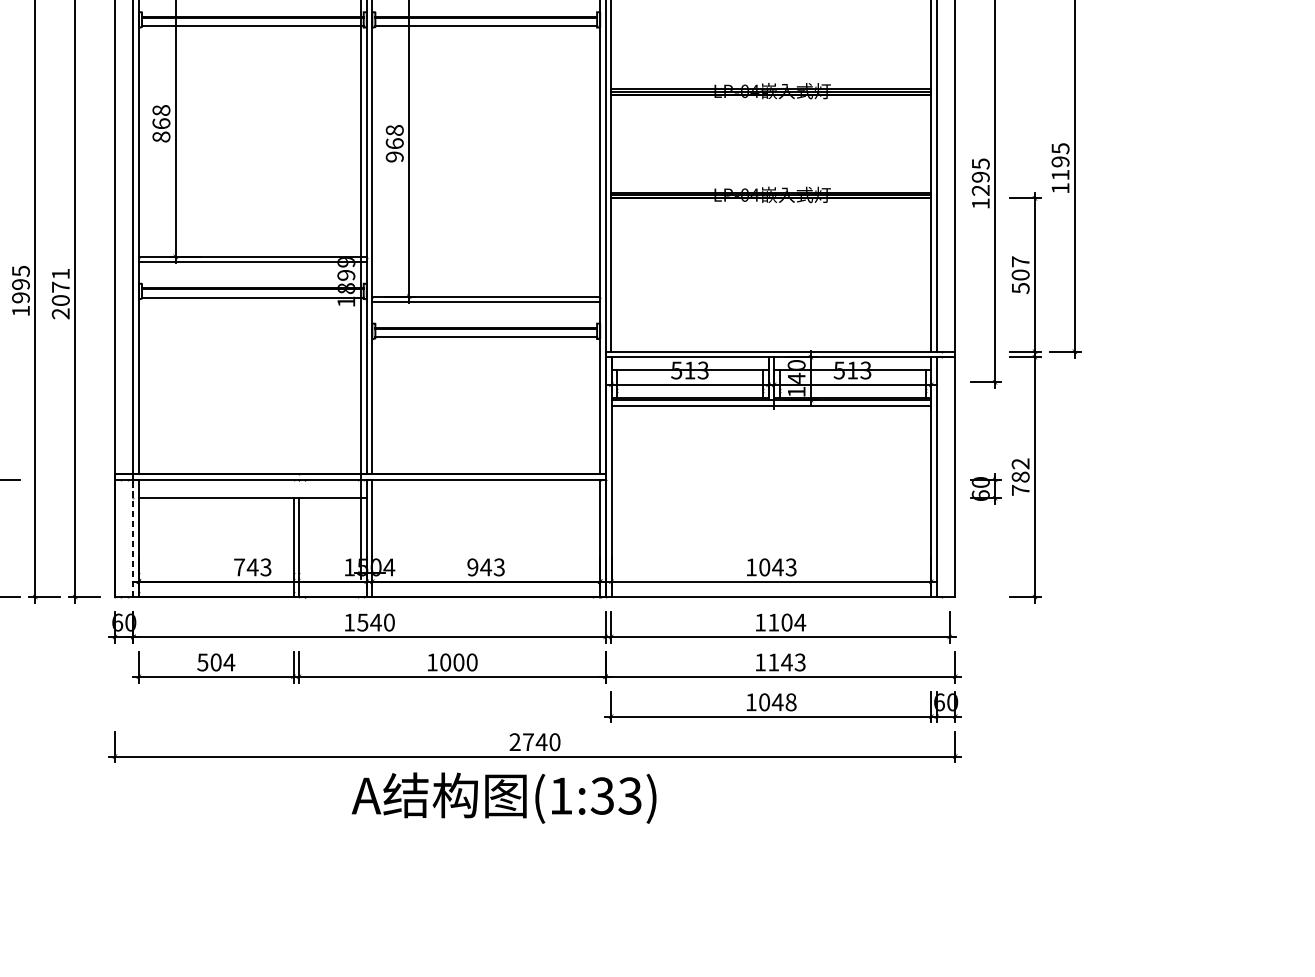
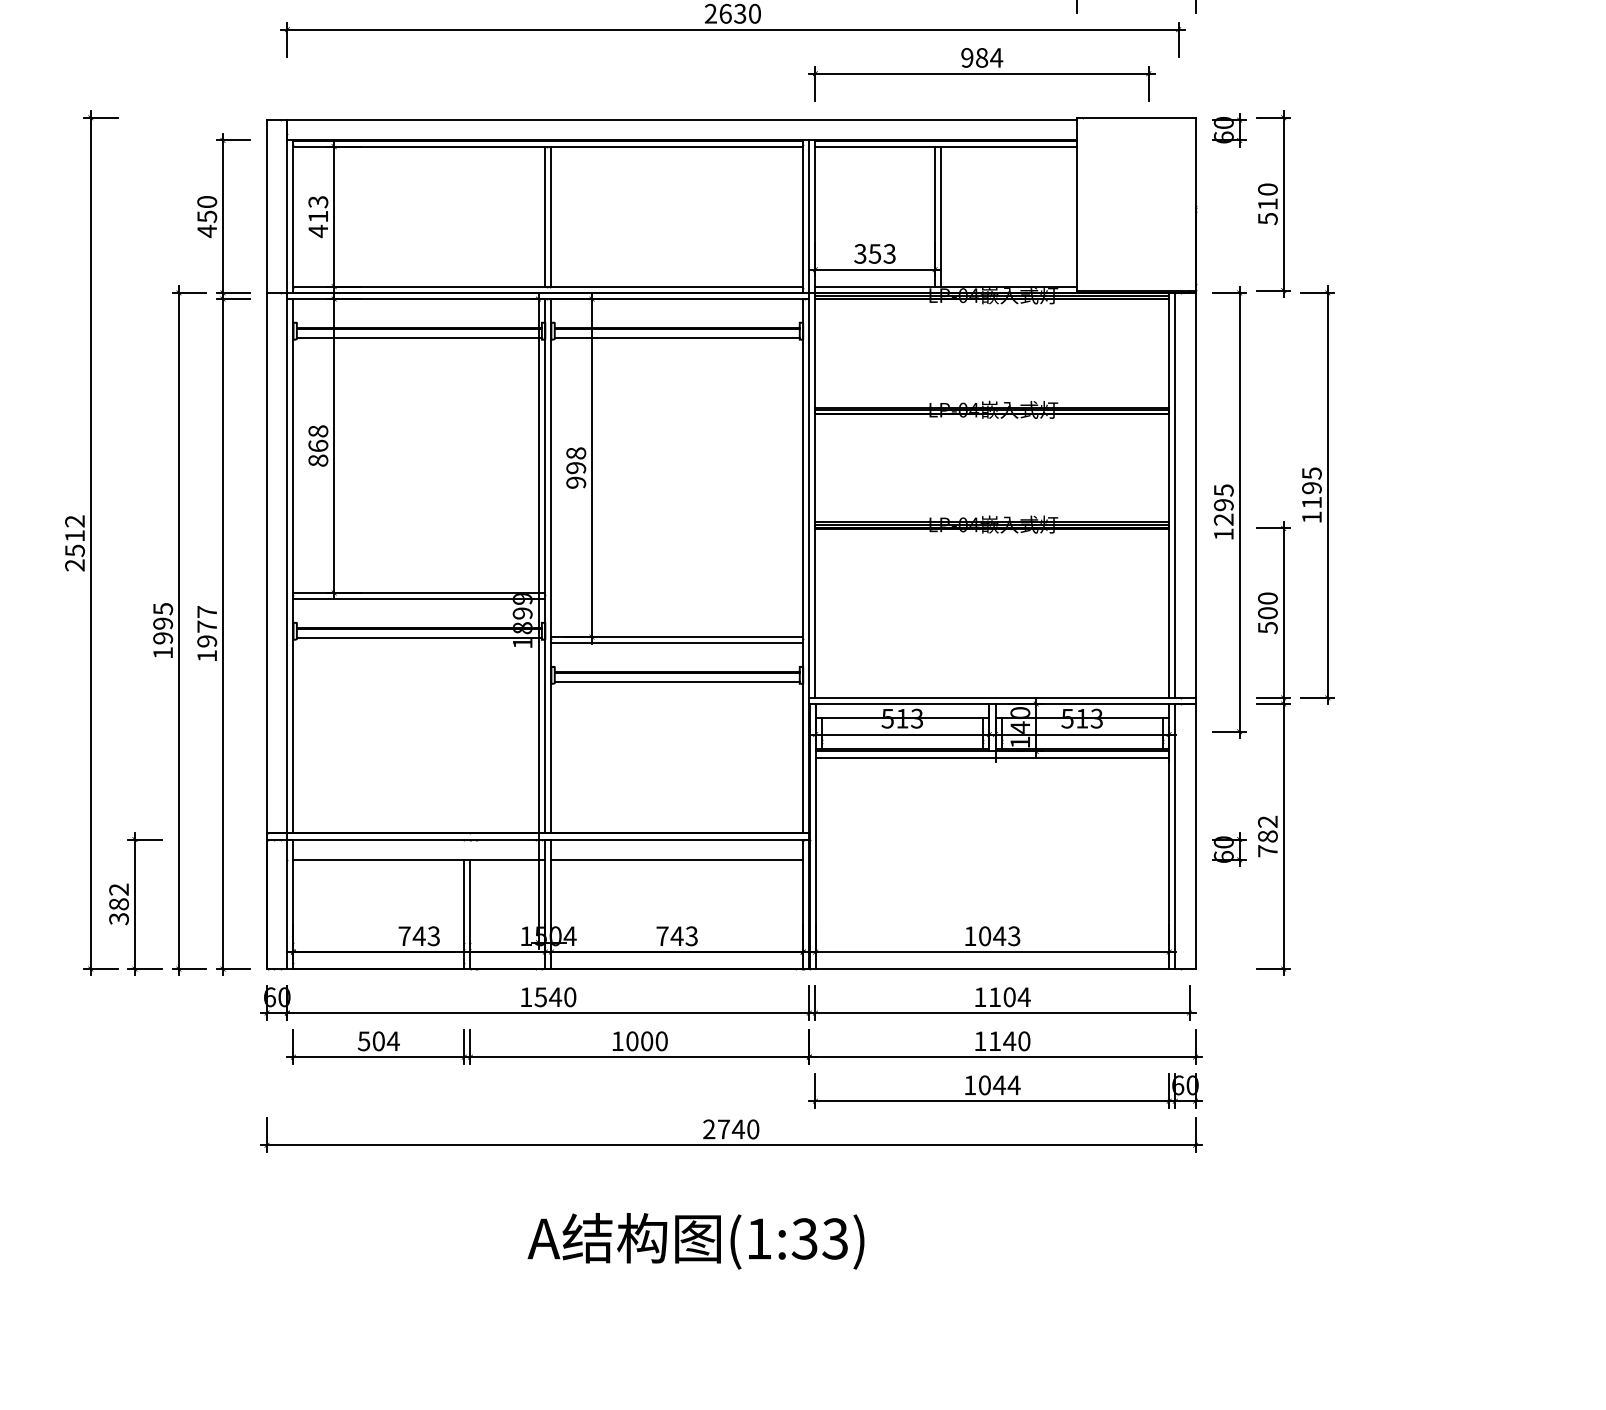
text: (395, 143) -> (576, 467), 968 -> 998
text: (1020, 261) -> (1267, 598), 507 -> 500
text: (61, 294) -> (207, 634), 2071 -> 1977
line: (486, 497) -> (677, 859), added
line: (133, 538) -> (287, 904), dashed -> solid
text: (472, 567) -> (662, 936), 943 -> 743
text: (800, 662) -> (1024, 1041), 1143 -> 1140
text: (790, 702) -> (1013, 1085), 1048 -> 1044
text: (503, 798) -> (695, 1241), moved

